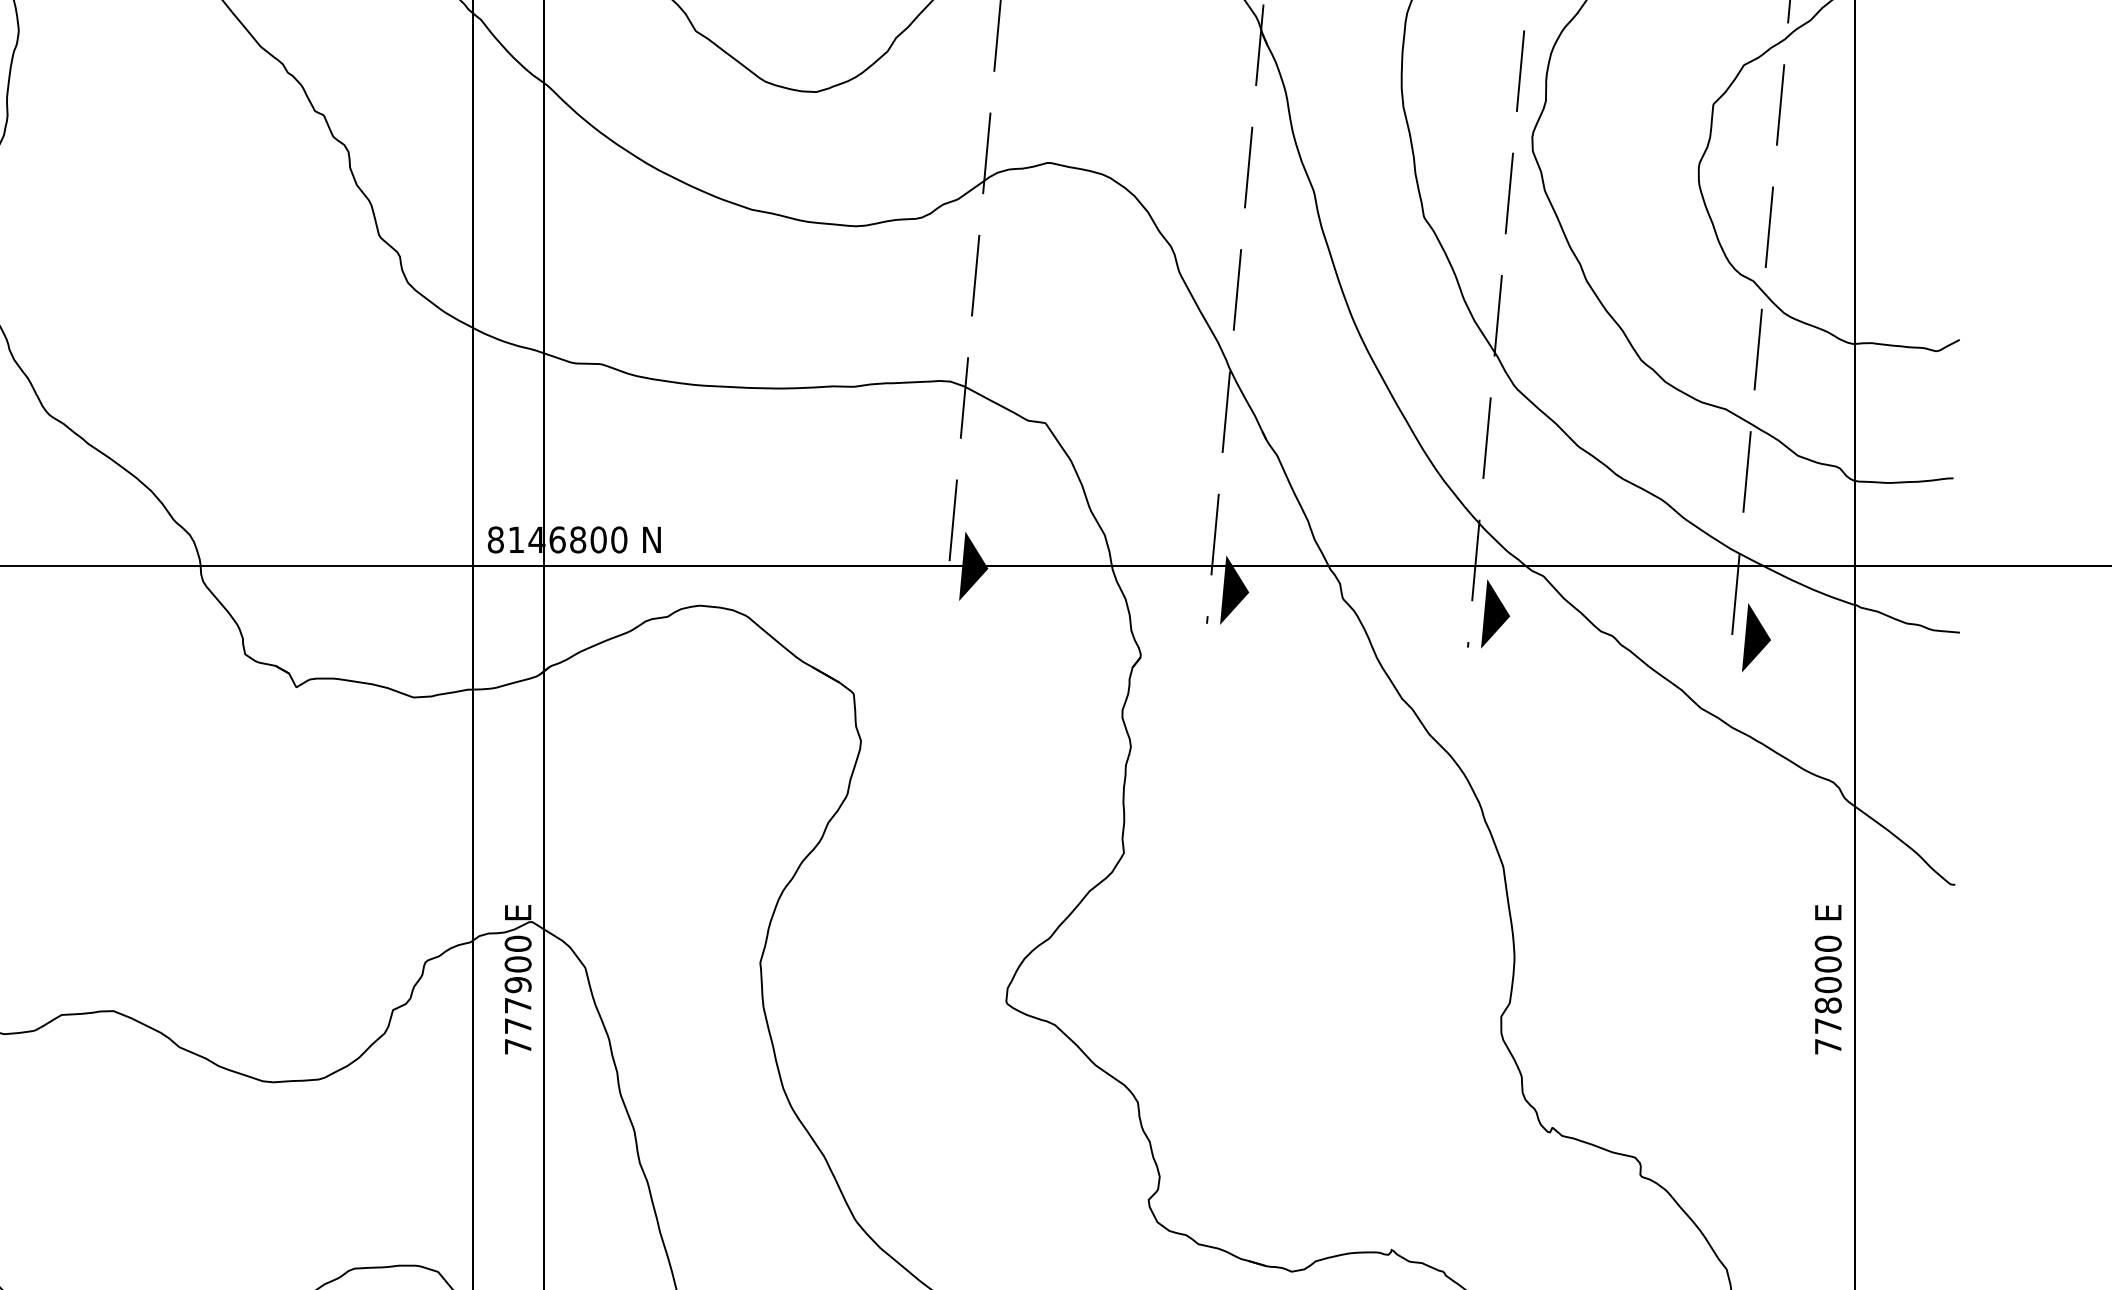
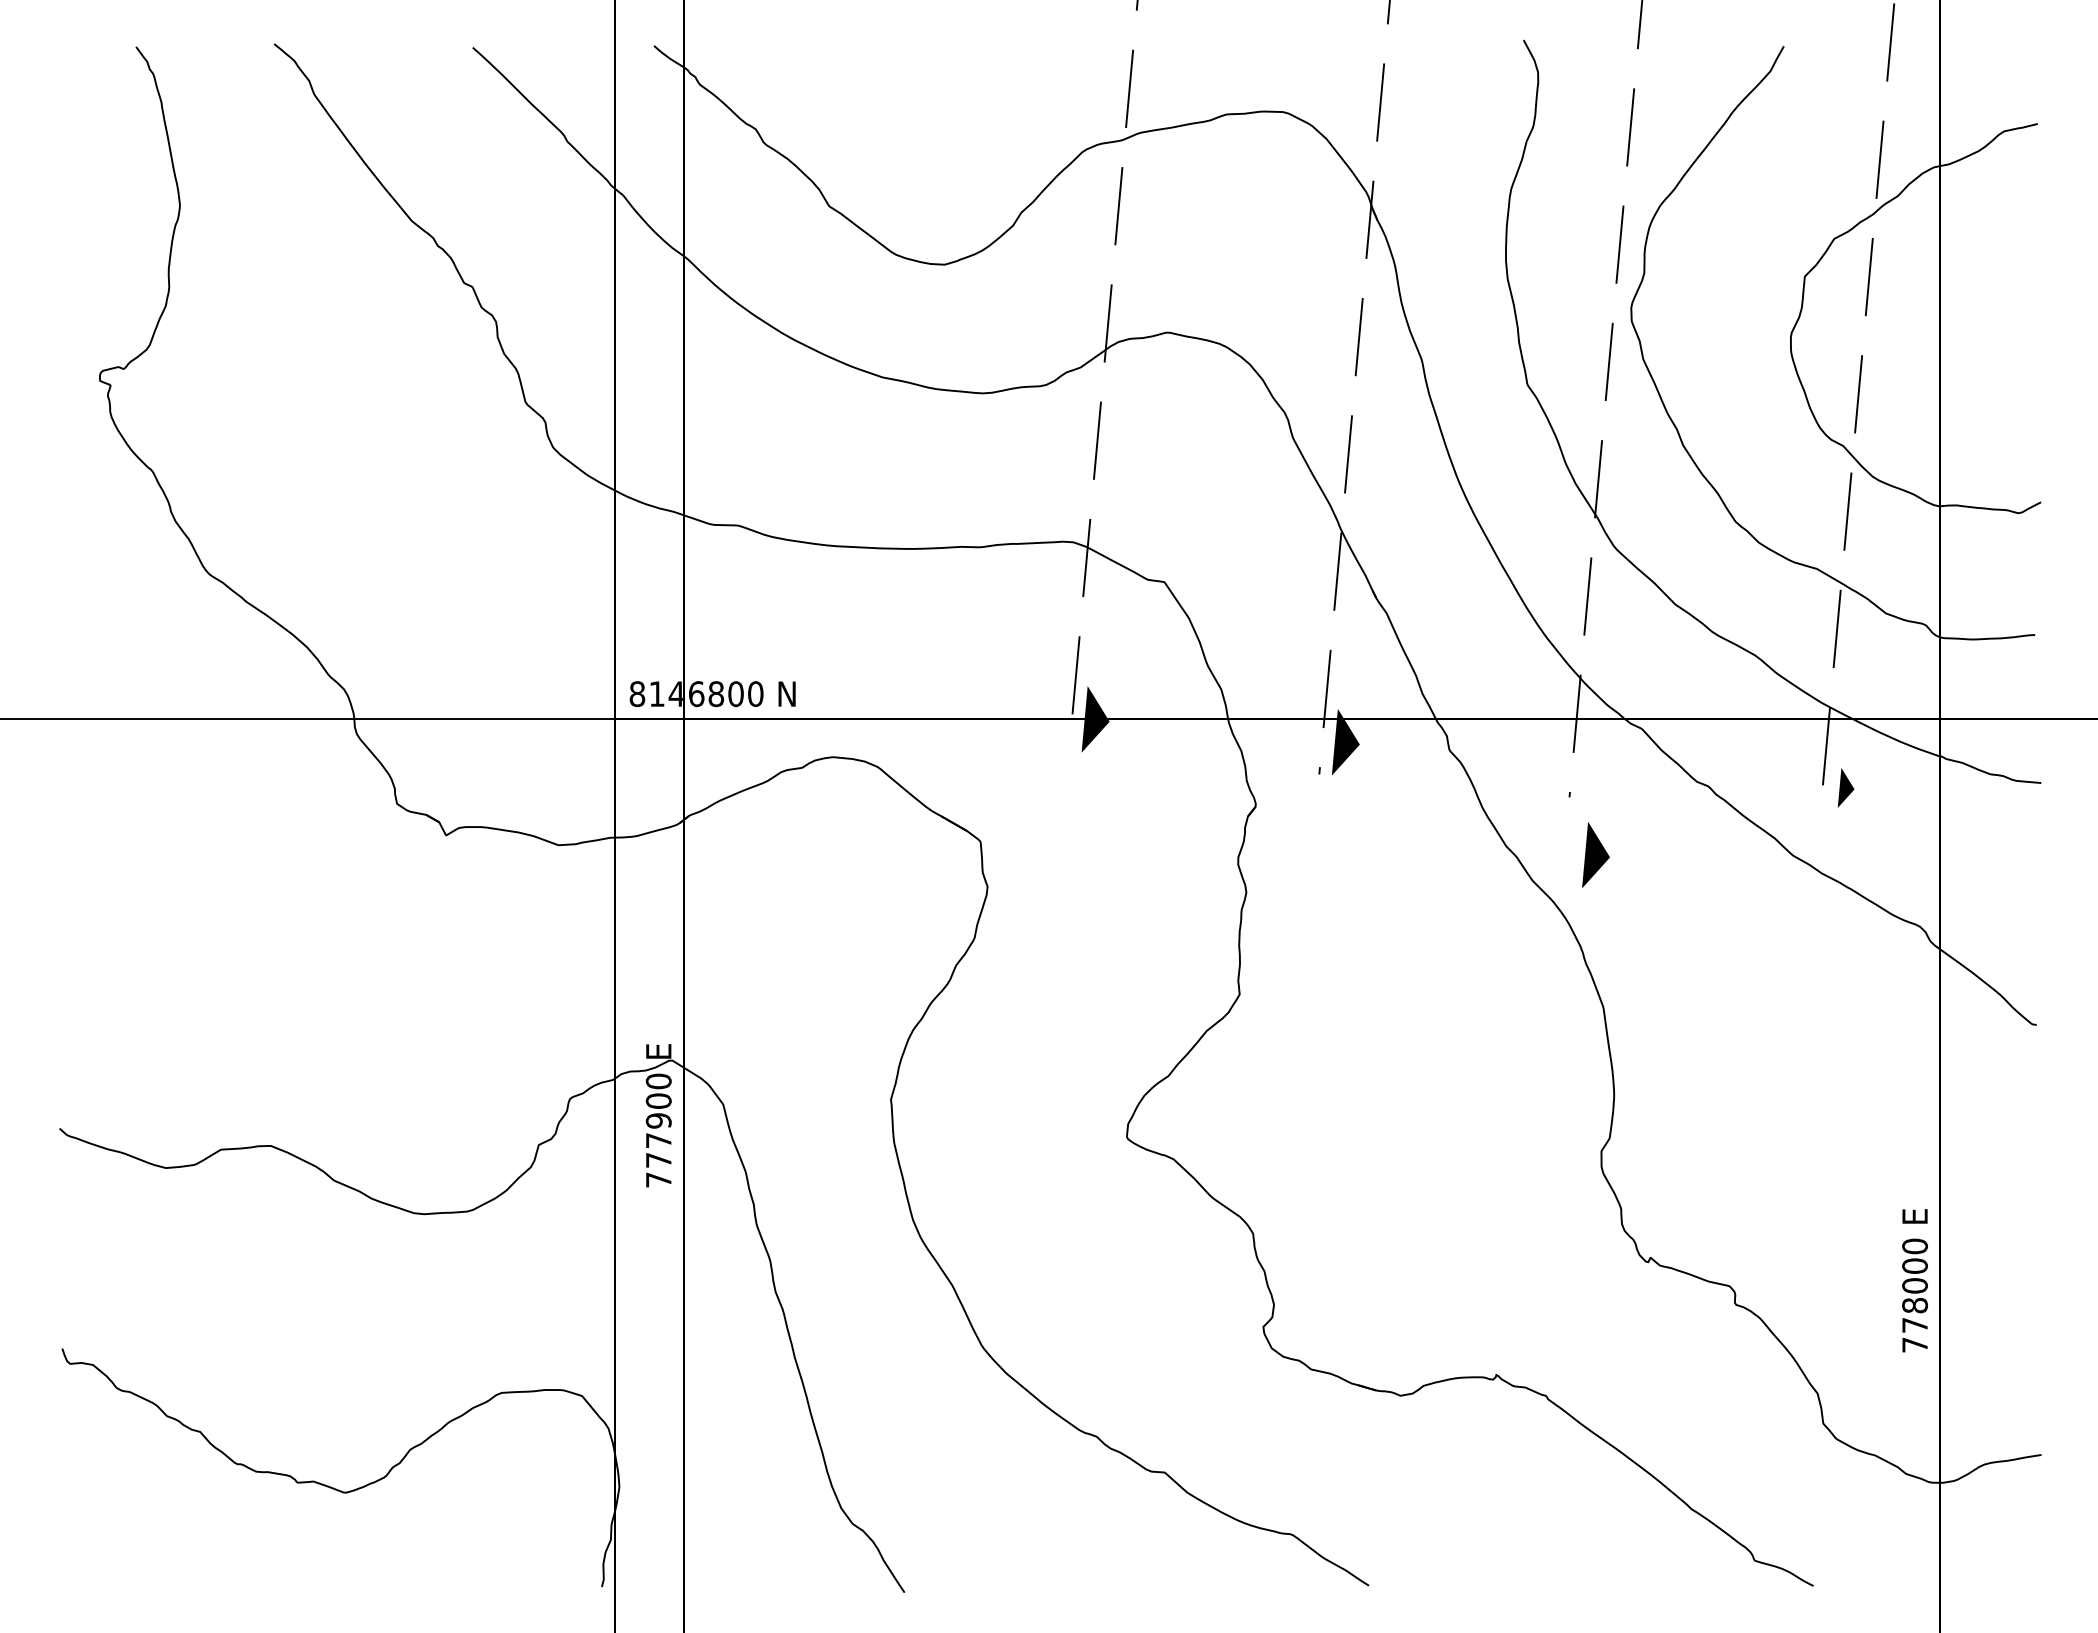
part: (1495, 613) -> (1595, 854), moved
part: (1755, 637) -> (1845, 787), size x0.6
text: (1827, 979) -> (1914, 1280), moved

